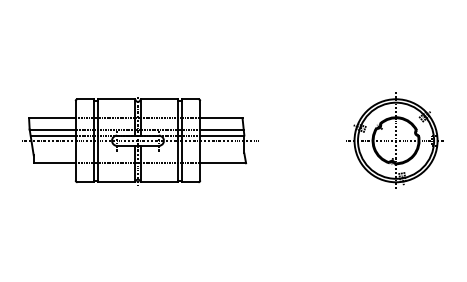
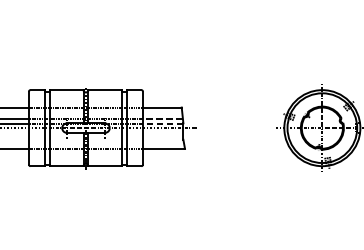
line: (222, 130) -> (163, 118), solid -> dashed
line: (221, 136) -> (162, 124), solid -> dashed

